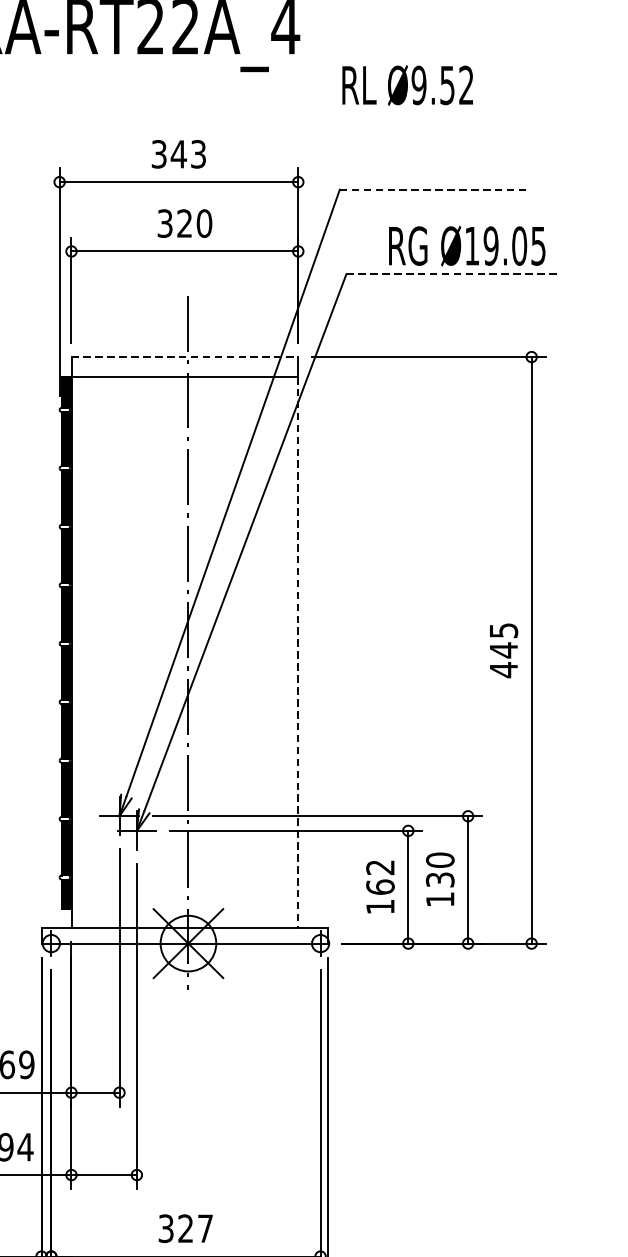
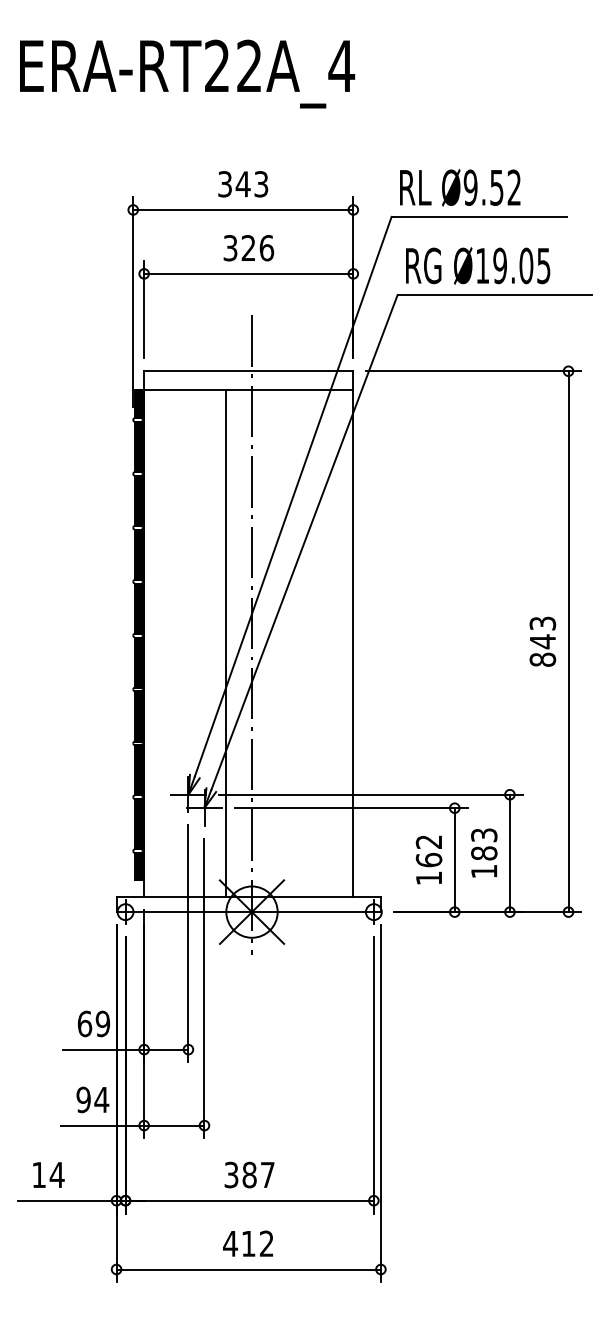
text: (408, 85) -> (460, 187), moved
line: (435, 189) -> (479, 216), dashed -> solid
text: (204, 223) -> (266, 248), 320 -> 326
text: (467, 245) -> (478, 265), moved
line: (452, 274) -> (495, 295), dashed -> solid
line: (184, 357) -> (248, 371), dashed -> solid
text: (503, 650) -> (542, 641), 445 -> 843
line: (159, 652) -> (225, 643), added
line: (298, 652) -> (353, 643), dashed -> solid
text: (440, 870) -> (484, 844), 130 -> 183
text: (185, 1228) -> (249, 1174), 327 -> 387

